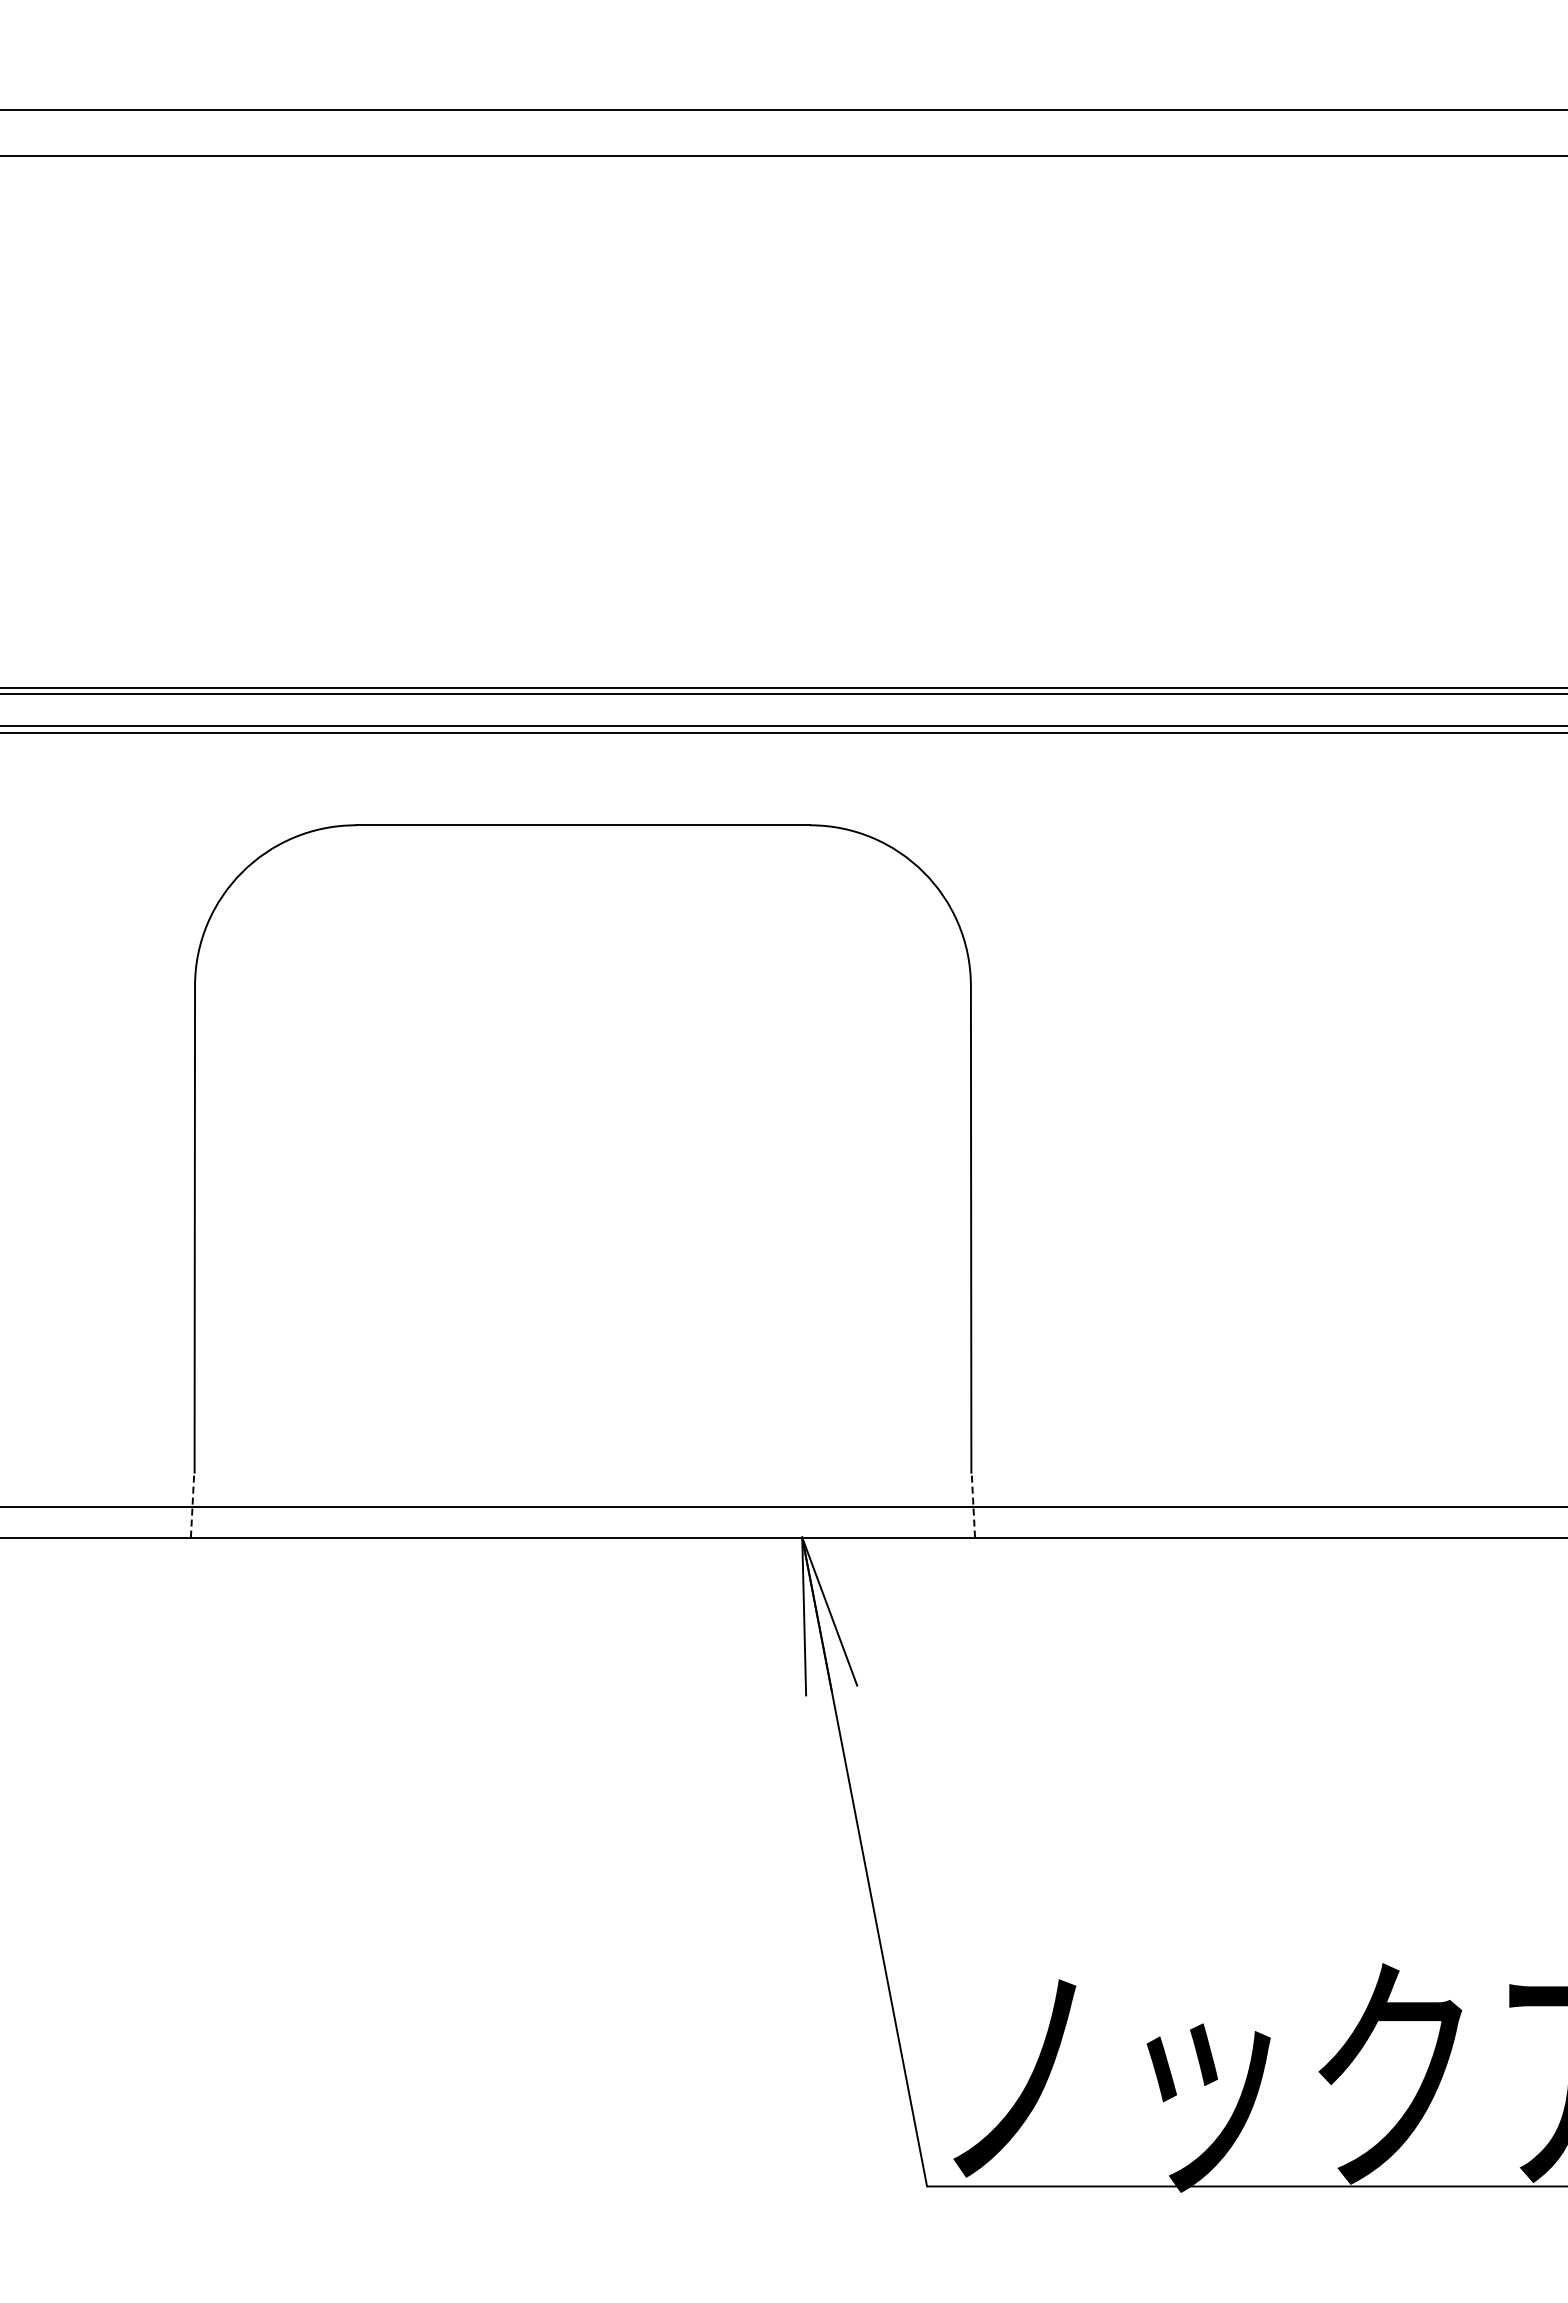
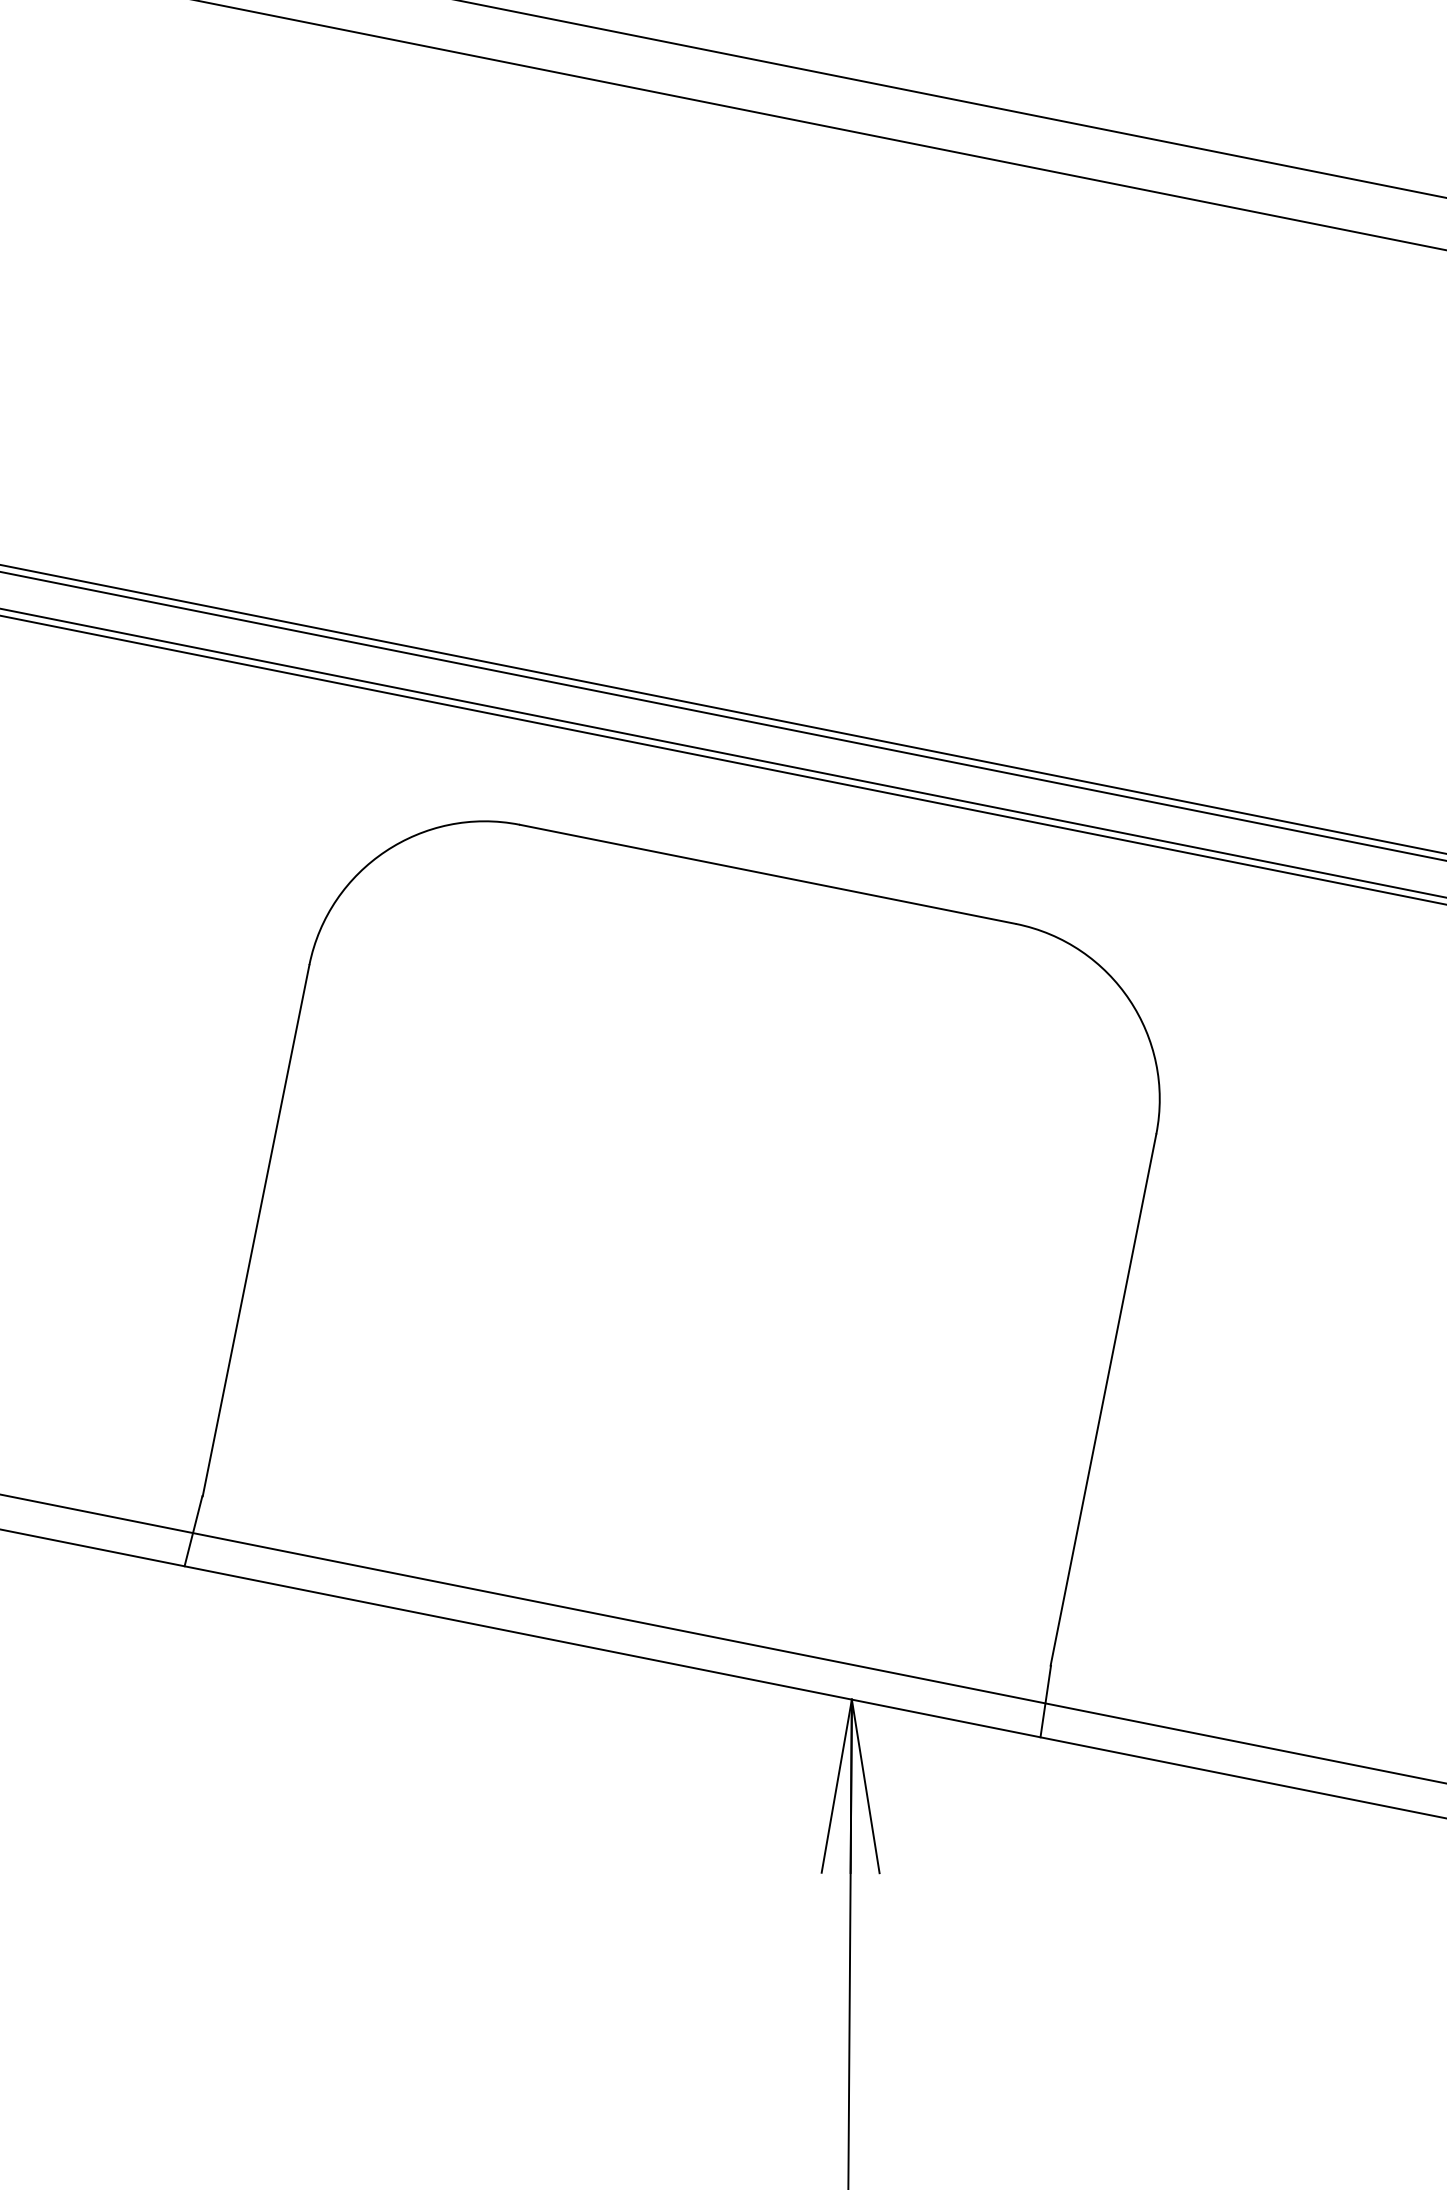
line: (192, 1504) -> (193, 1530), dashed -> solid
line: (973, 1504) -> (1046, 1700), dashed -> solid

